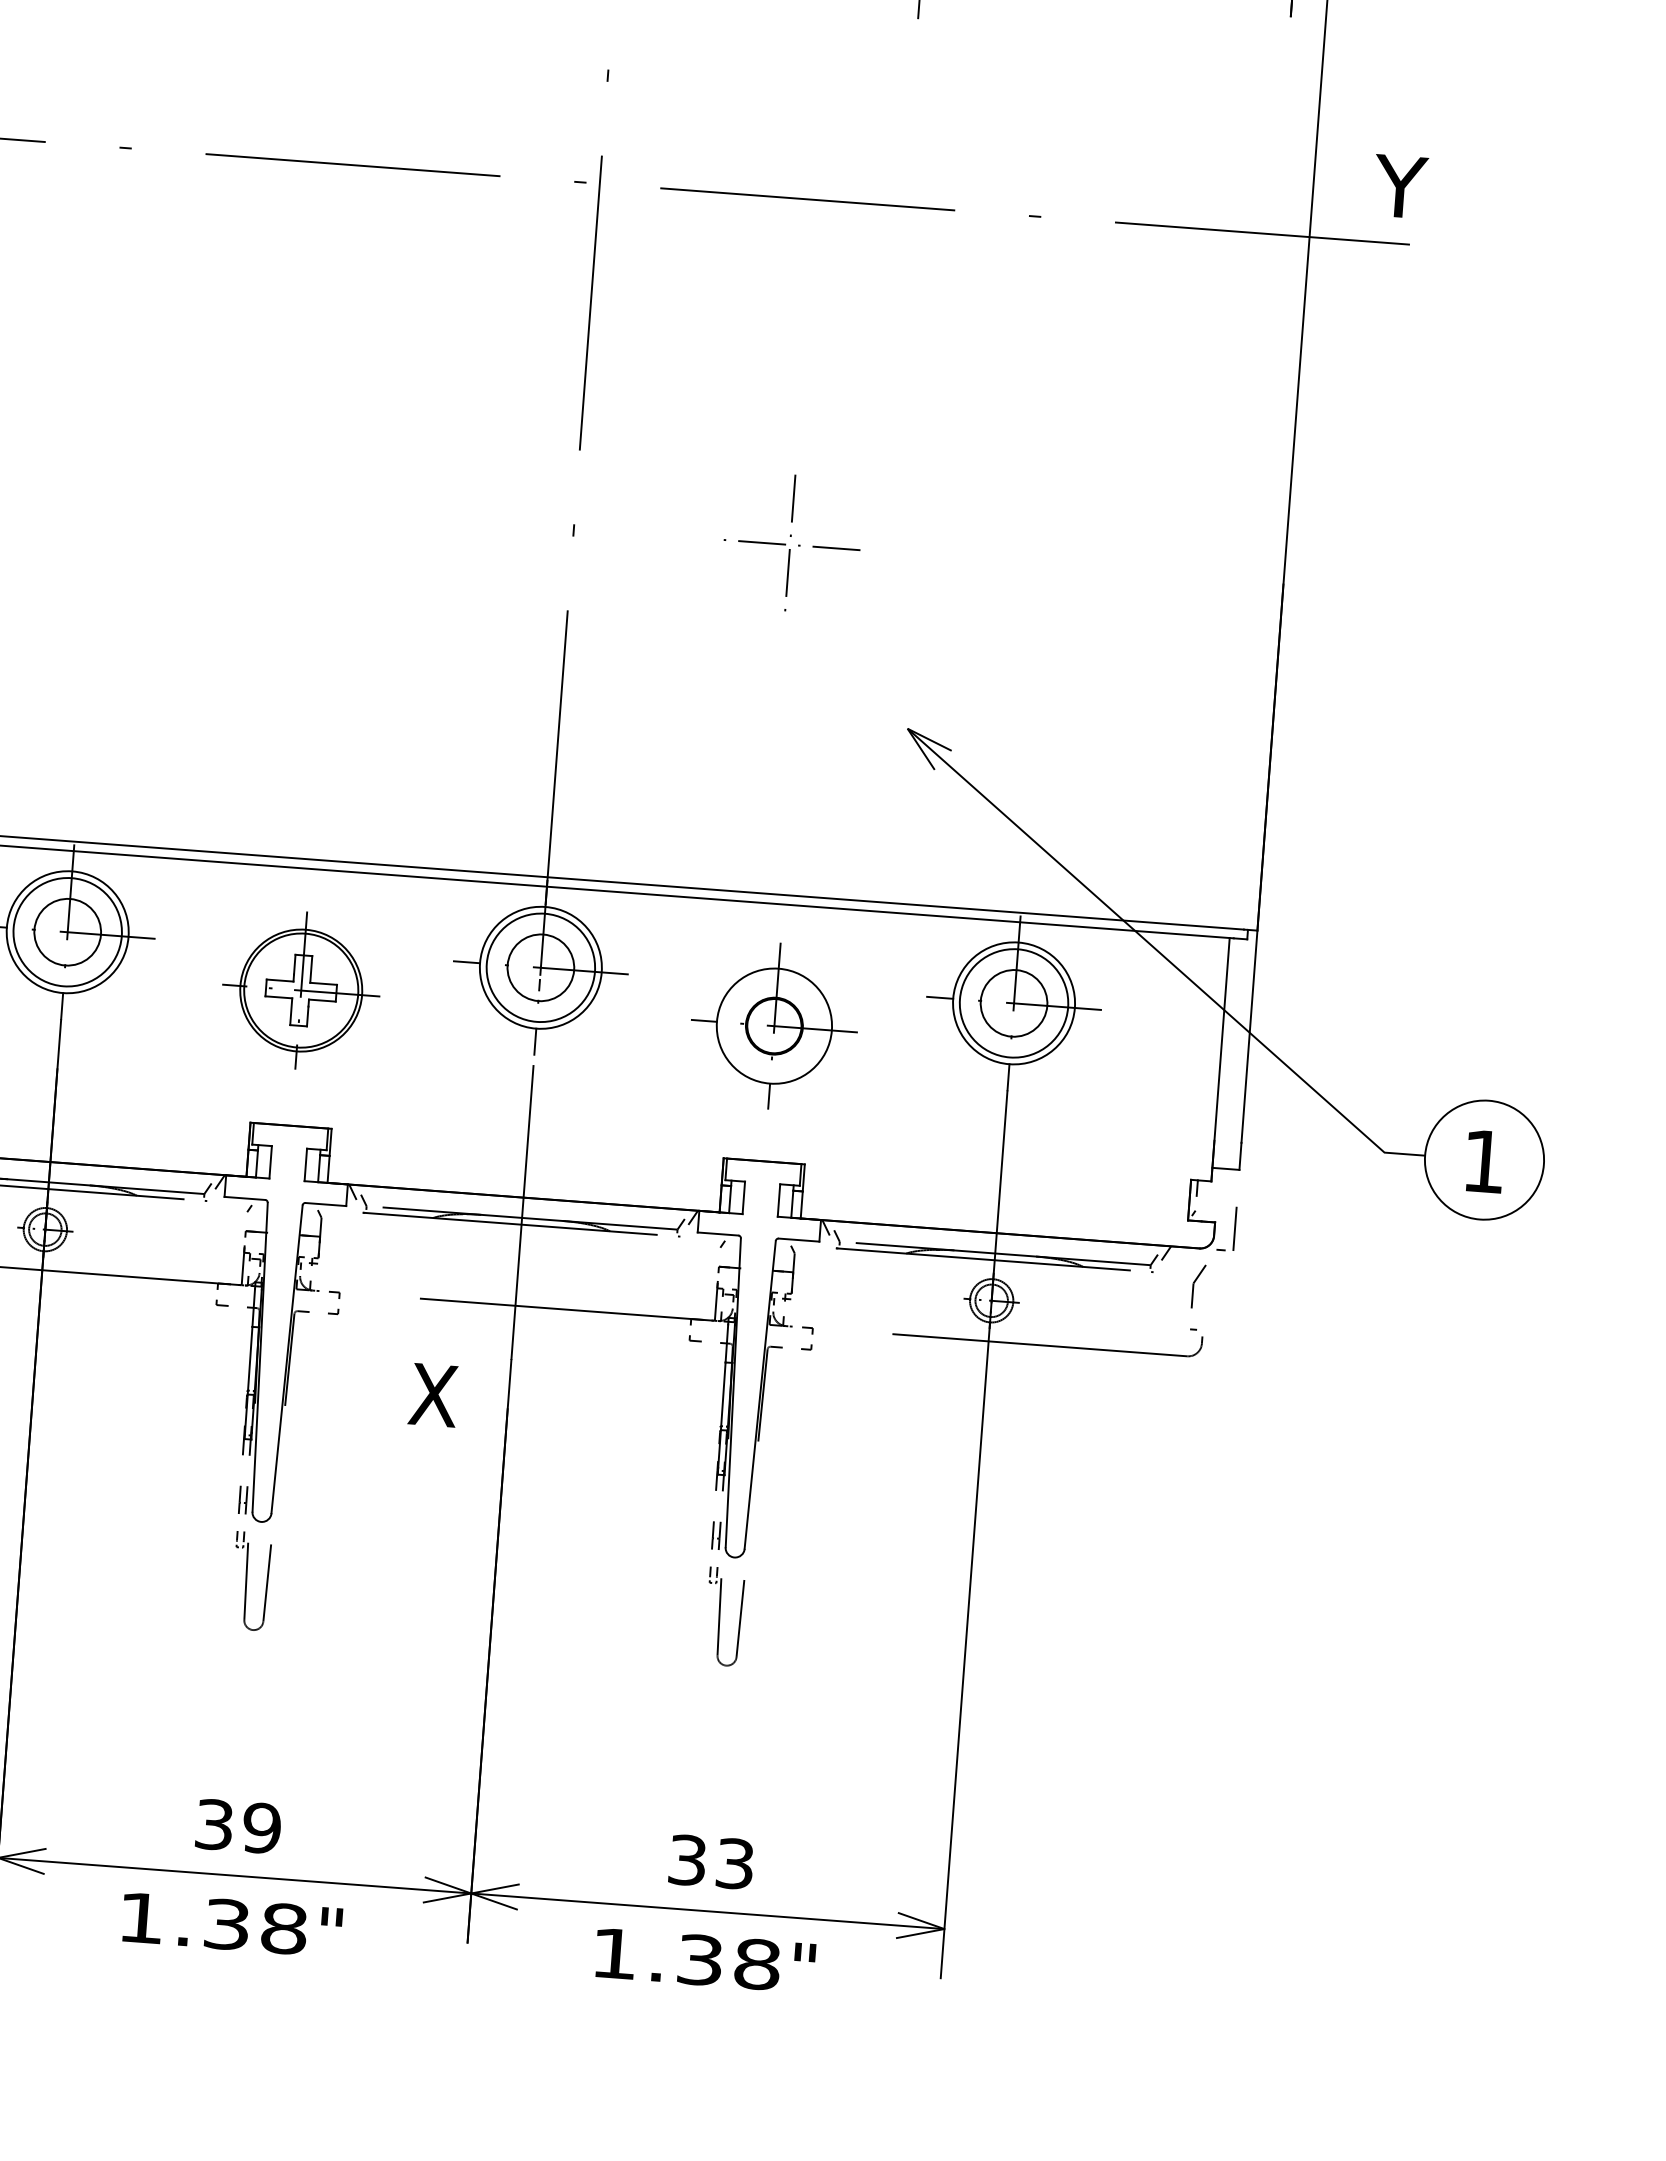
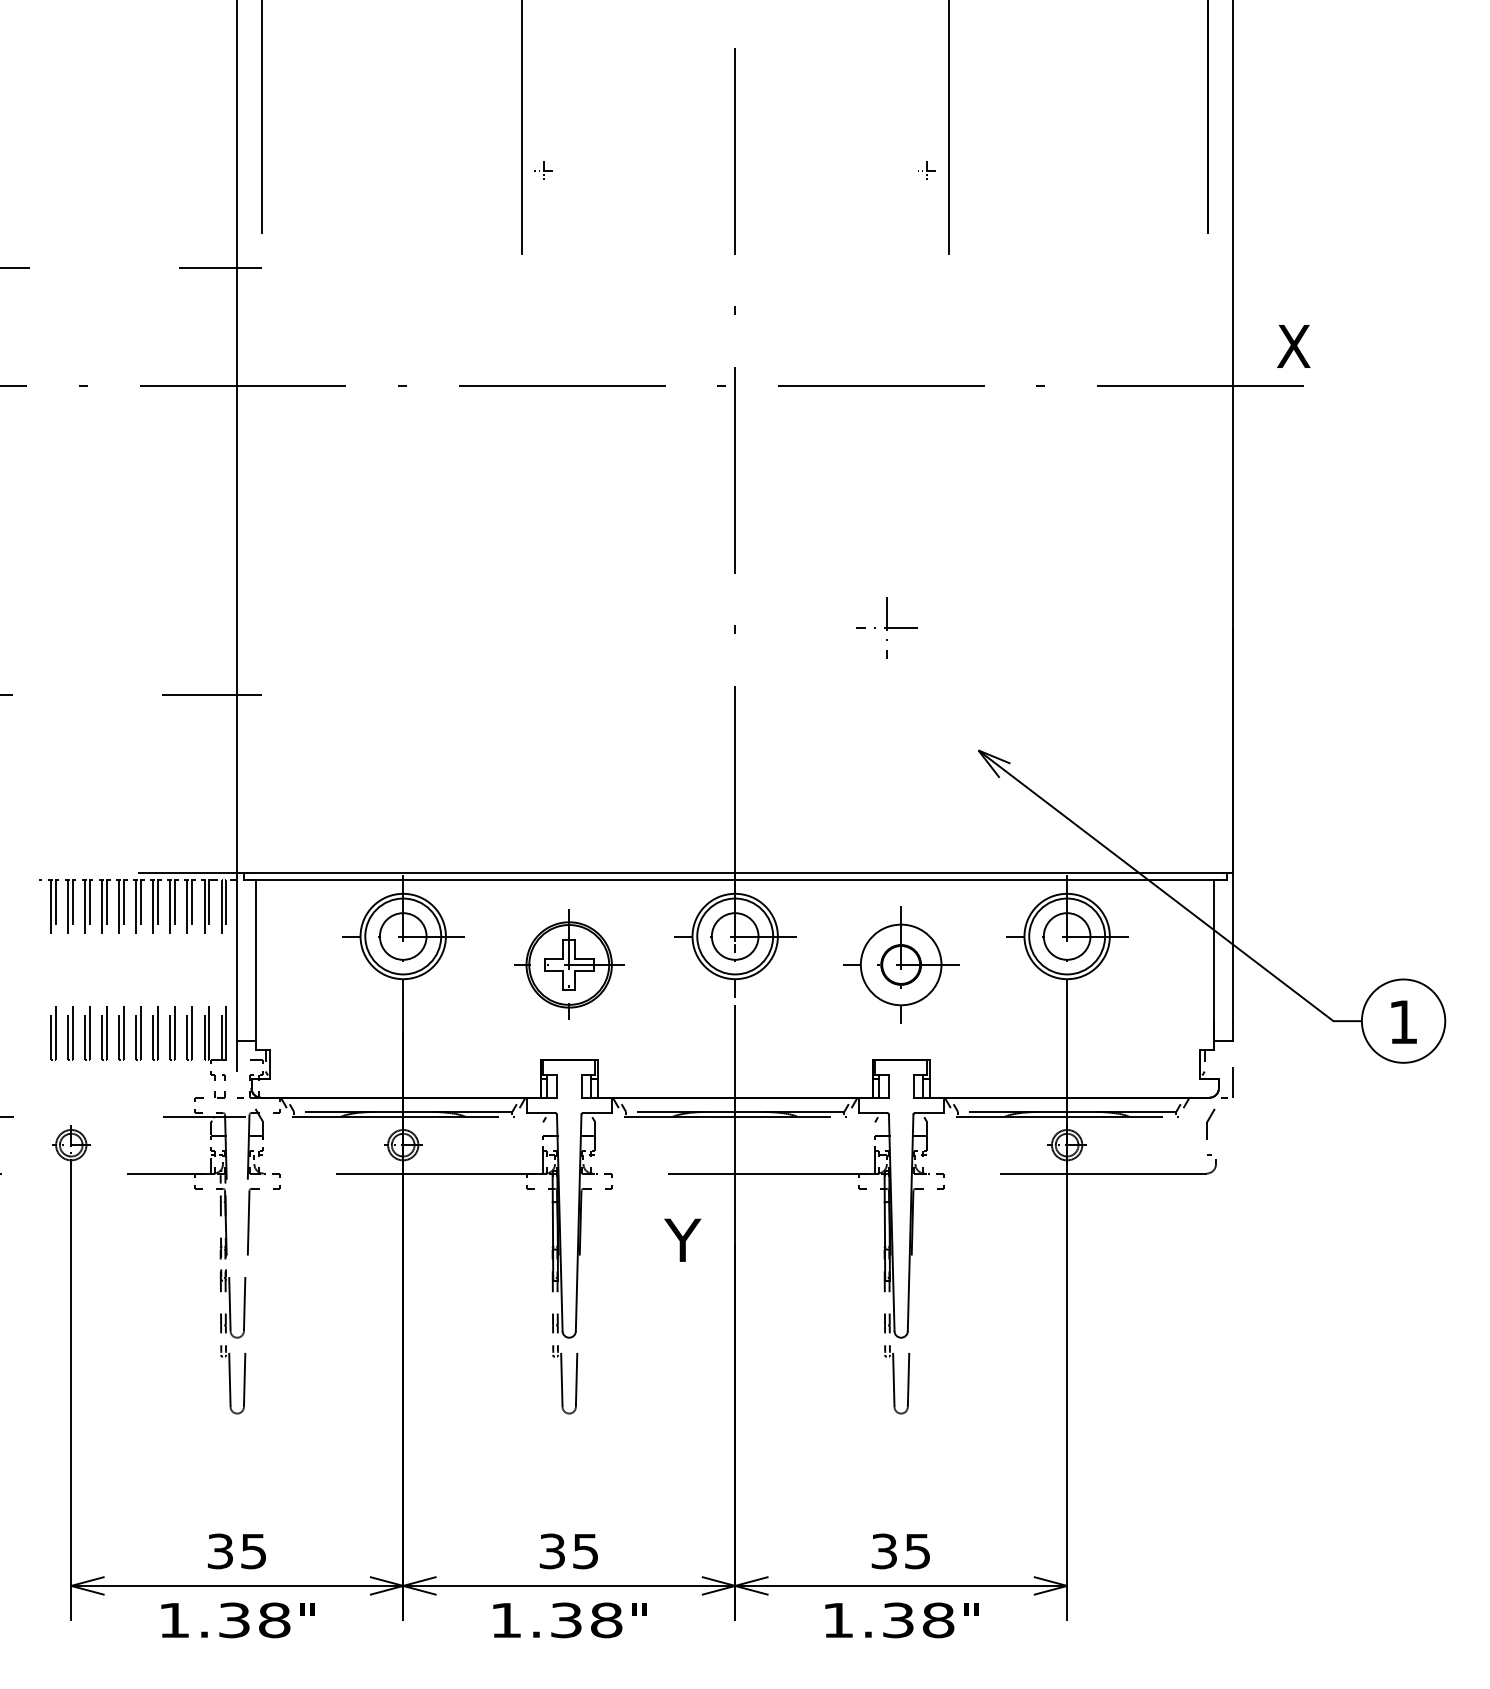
text: (1399, 186) -> (1293, 346), Y -> X
part: (789, 543) -> (886, 627), size x0.62
text: (433, 1394) -> (682, 1239), X -> Y
text: (261, 1828) -> (585, 1551), 39 -> 35
text: (734, 1862) -> (917, 1550), 33 -> 35

